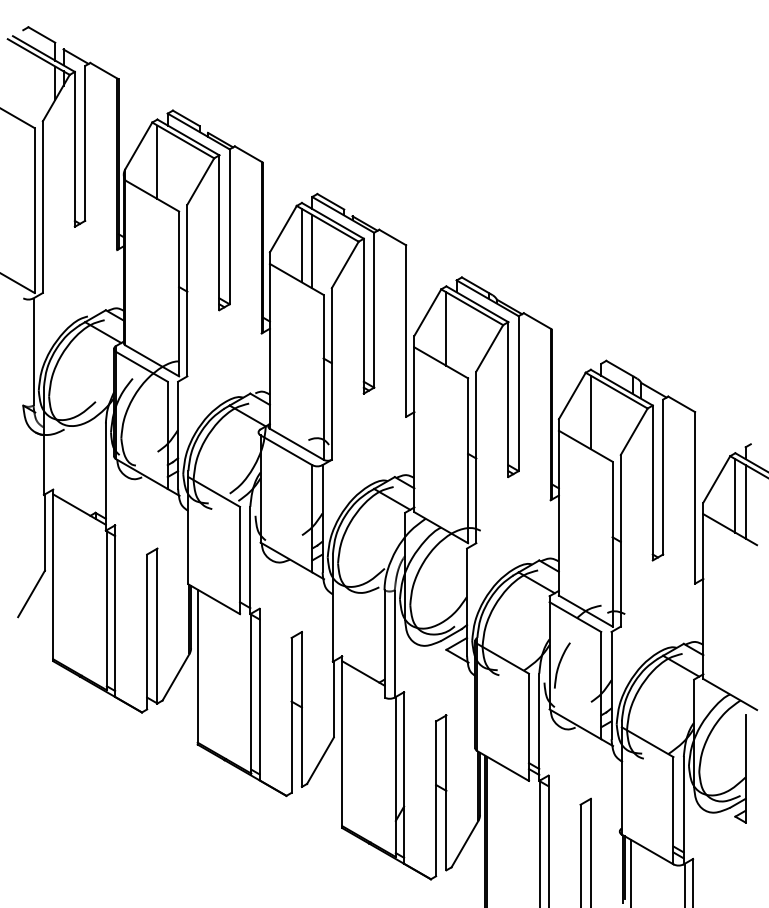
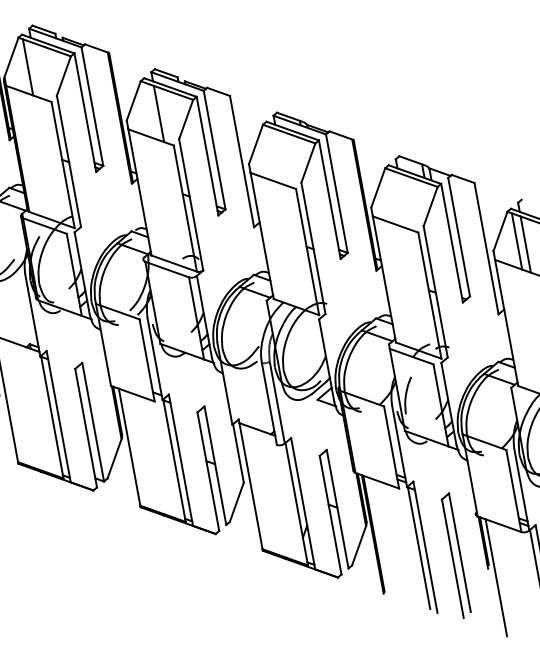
line: (301, 245) -> (149, 110), removed
line: (446, 328) -> (272, 153), removed
line: (590, 412) -> (394, 198), removed

